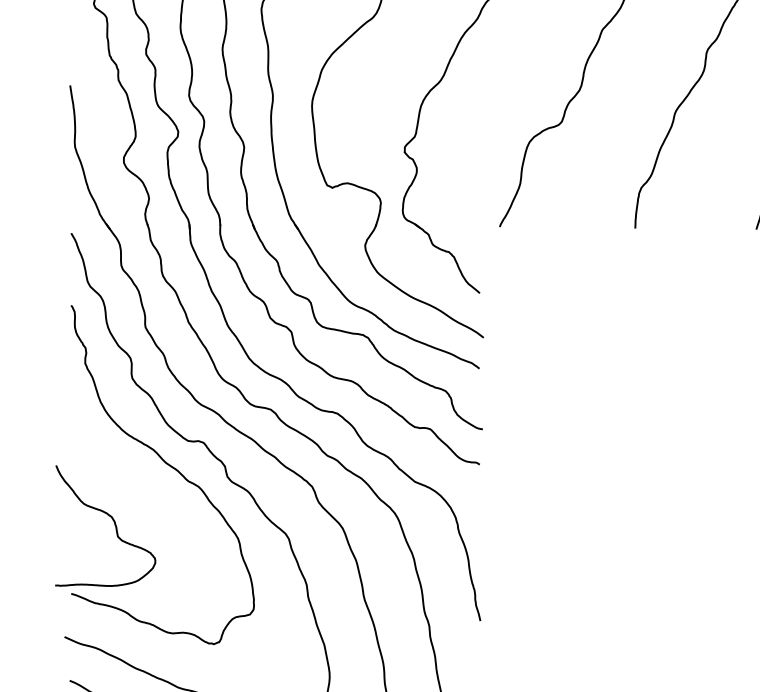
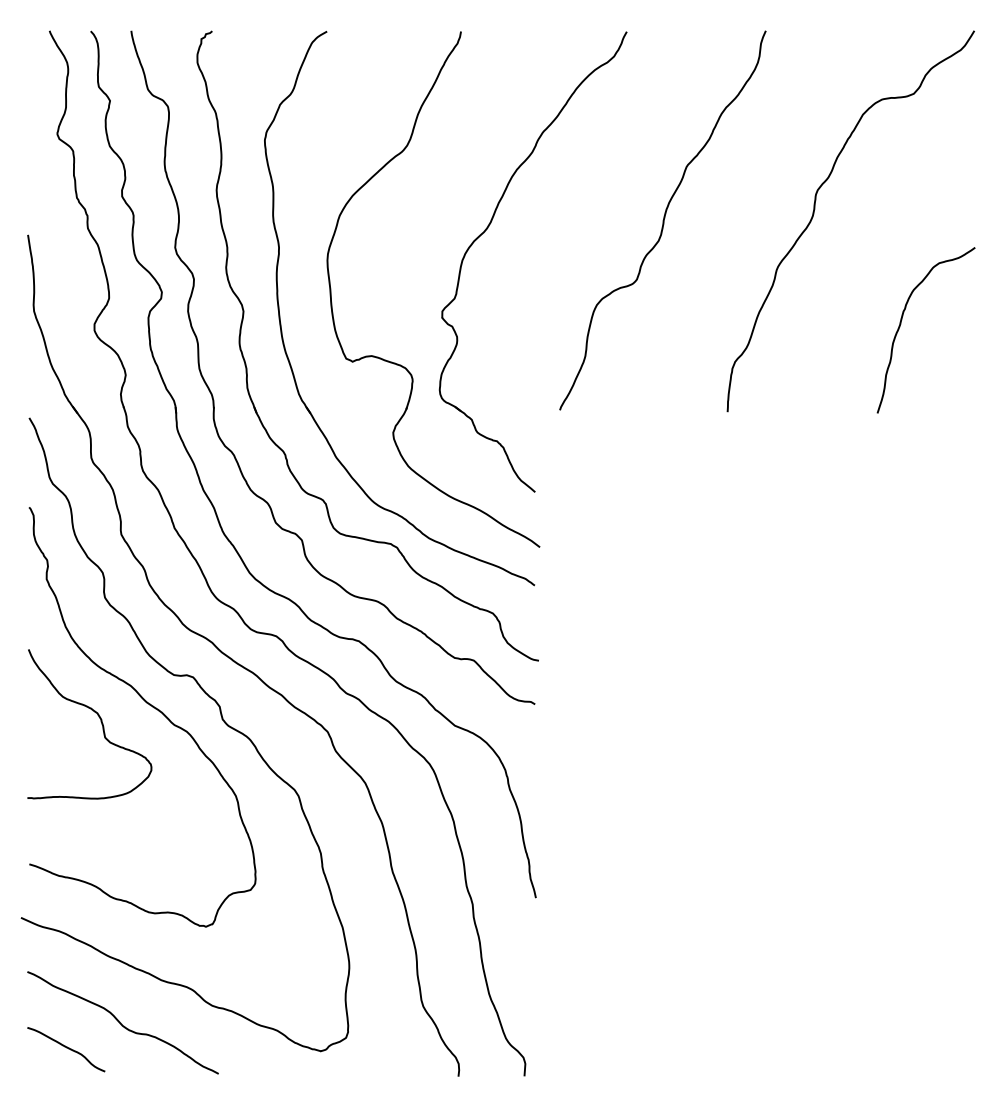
curve: (112, 520) -> (98, 717), moved

